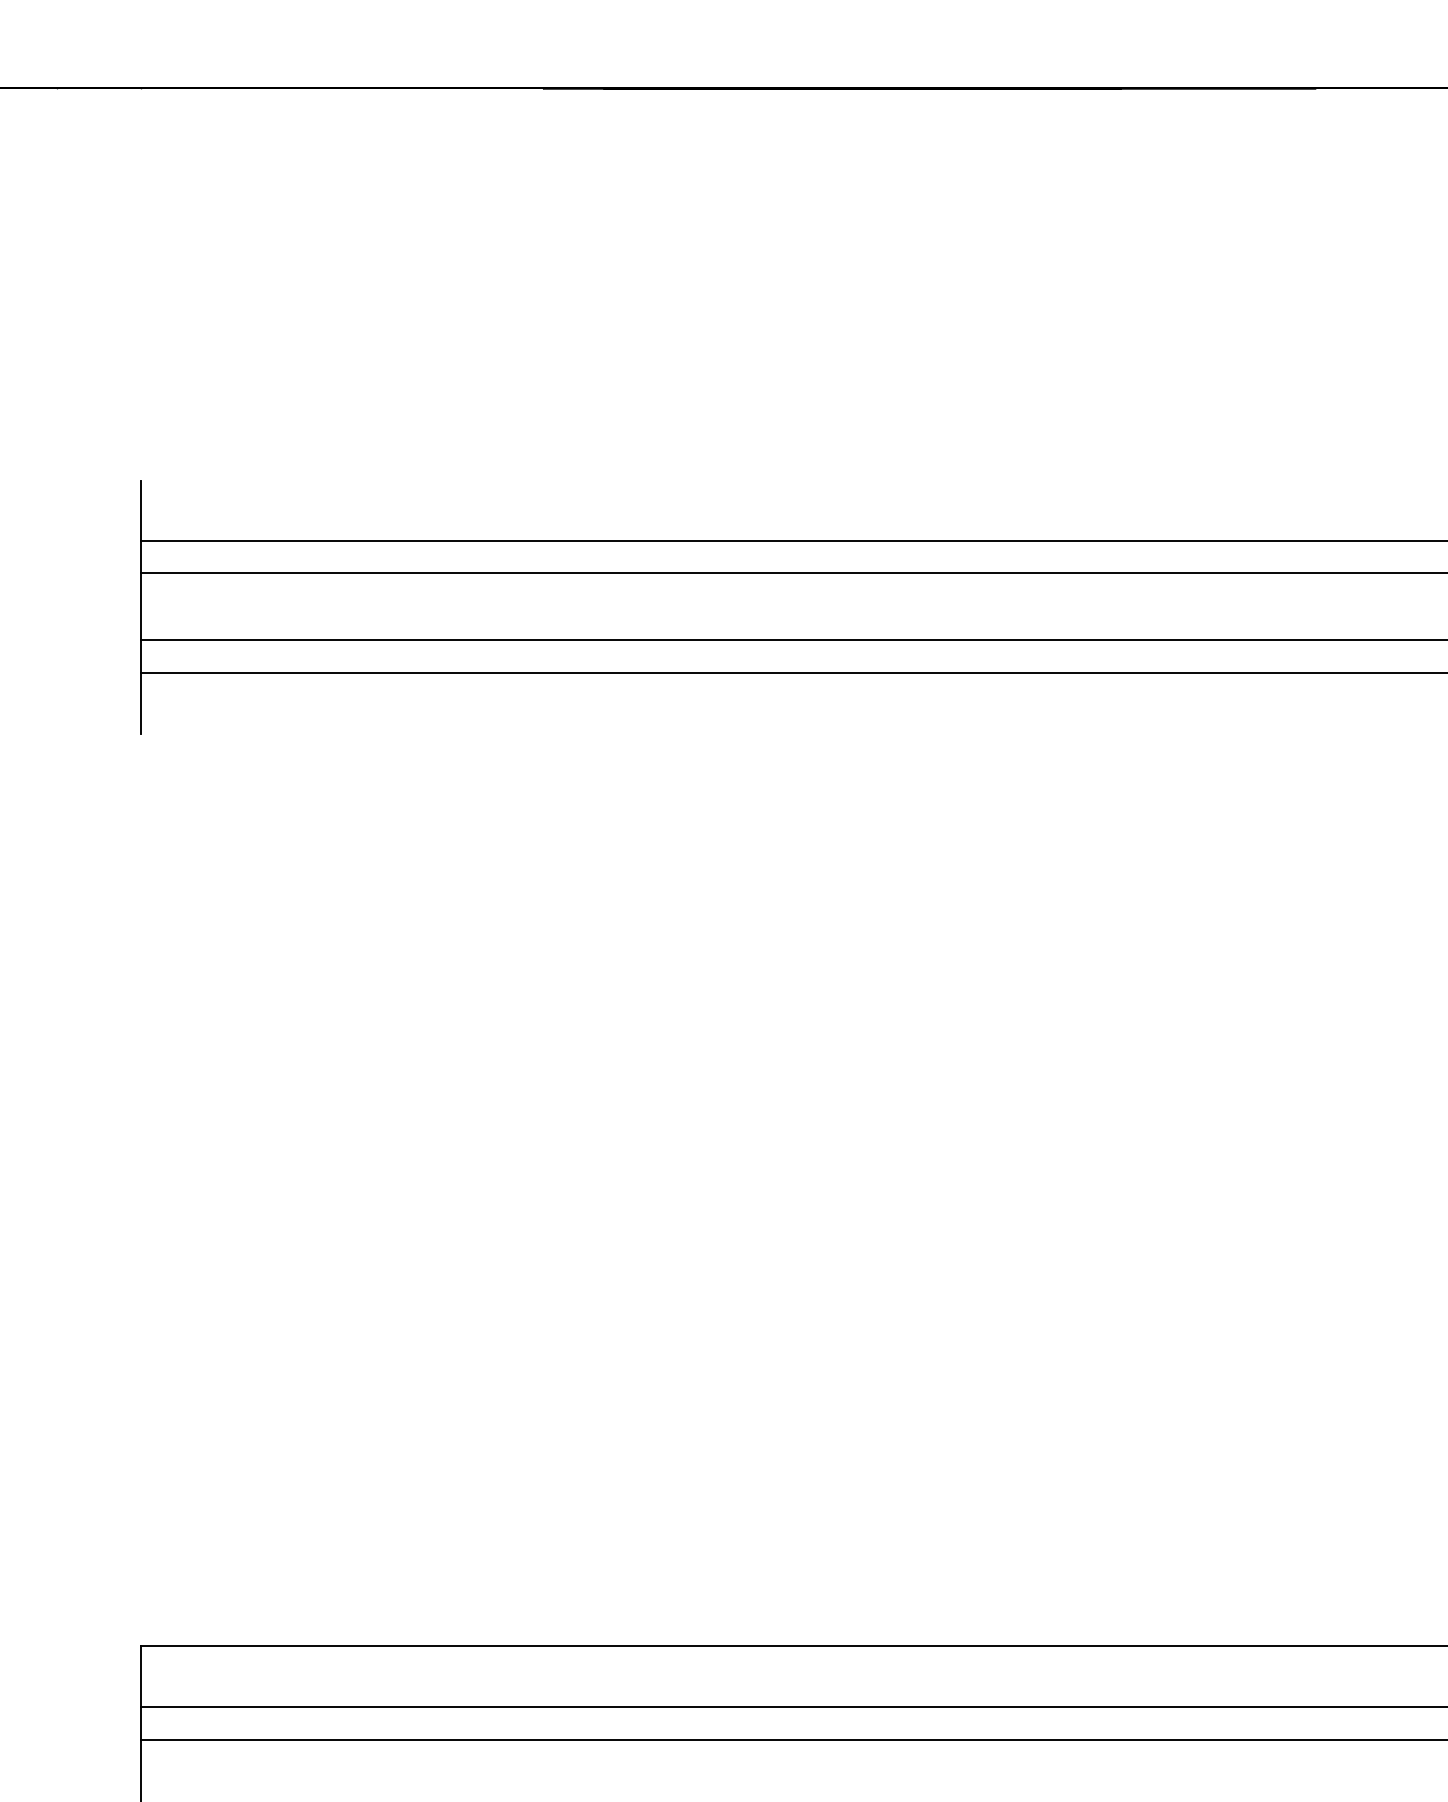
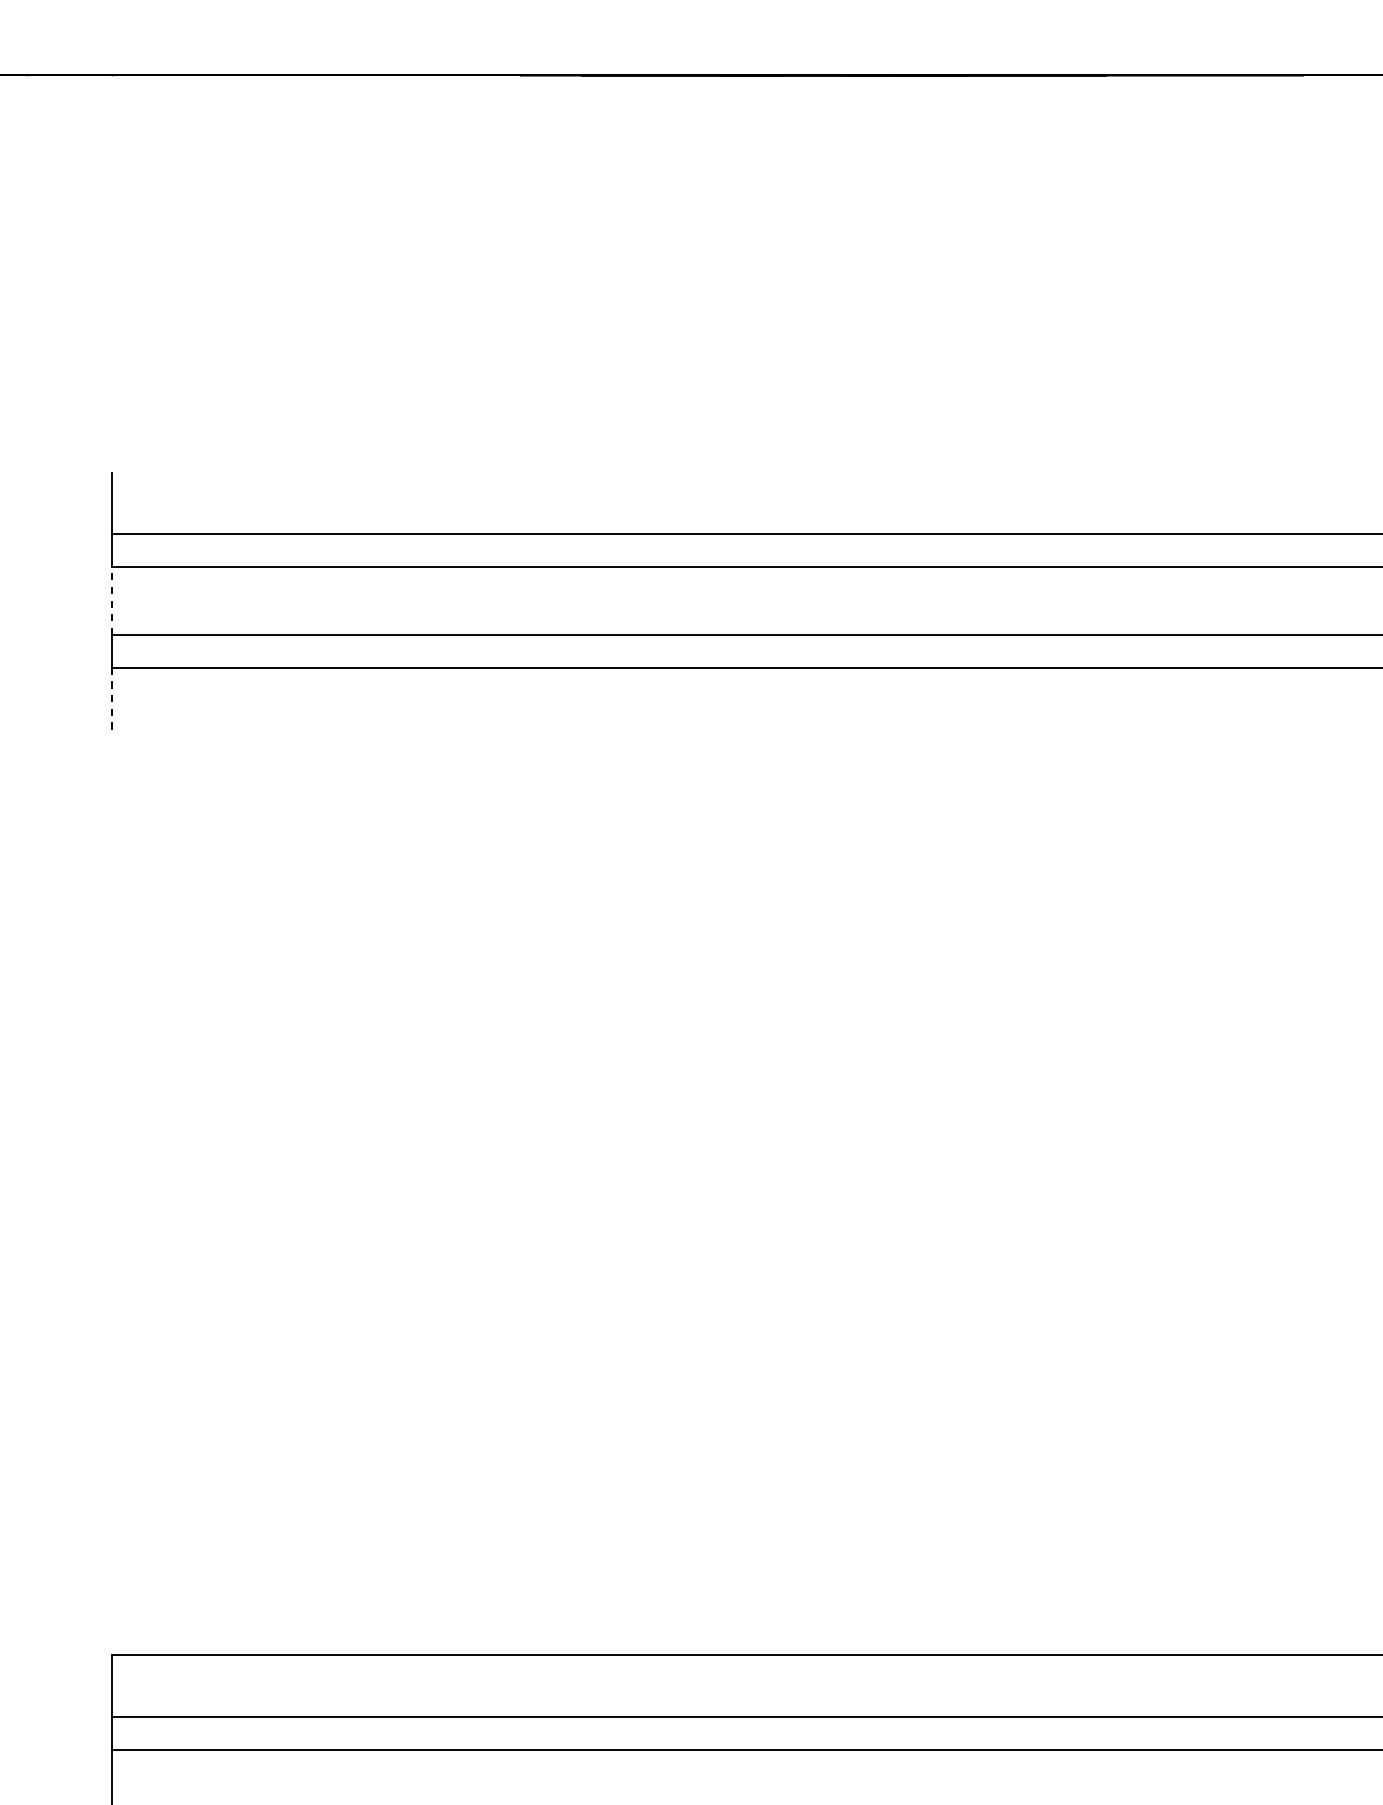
line: (141, 606) -> (112, 600), solid -> dashed
line: (141, 702) -> (112, 698), solid -> dashed

